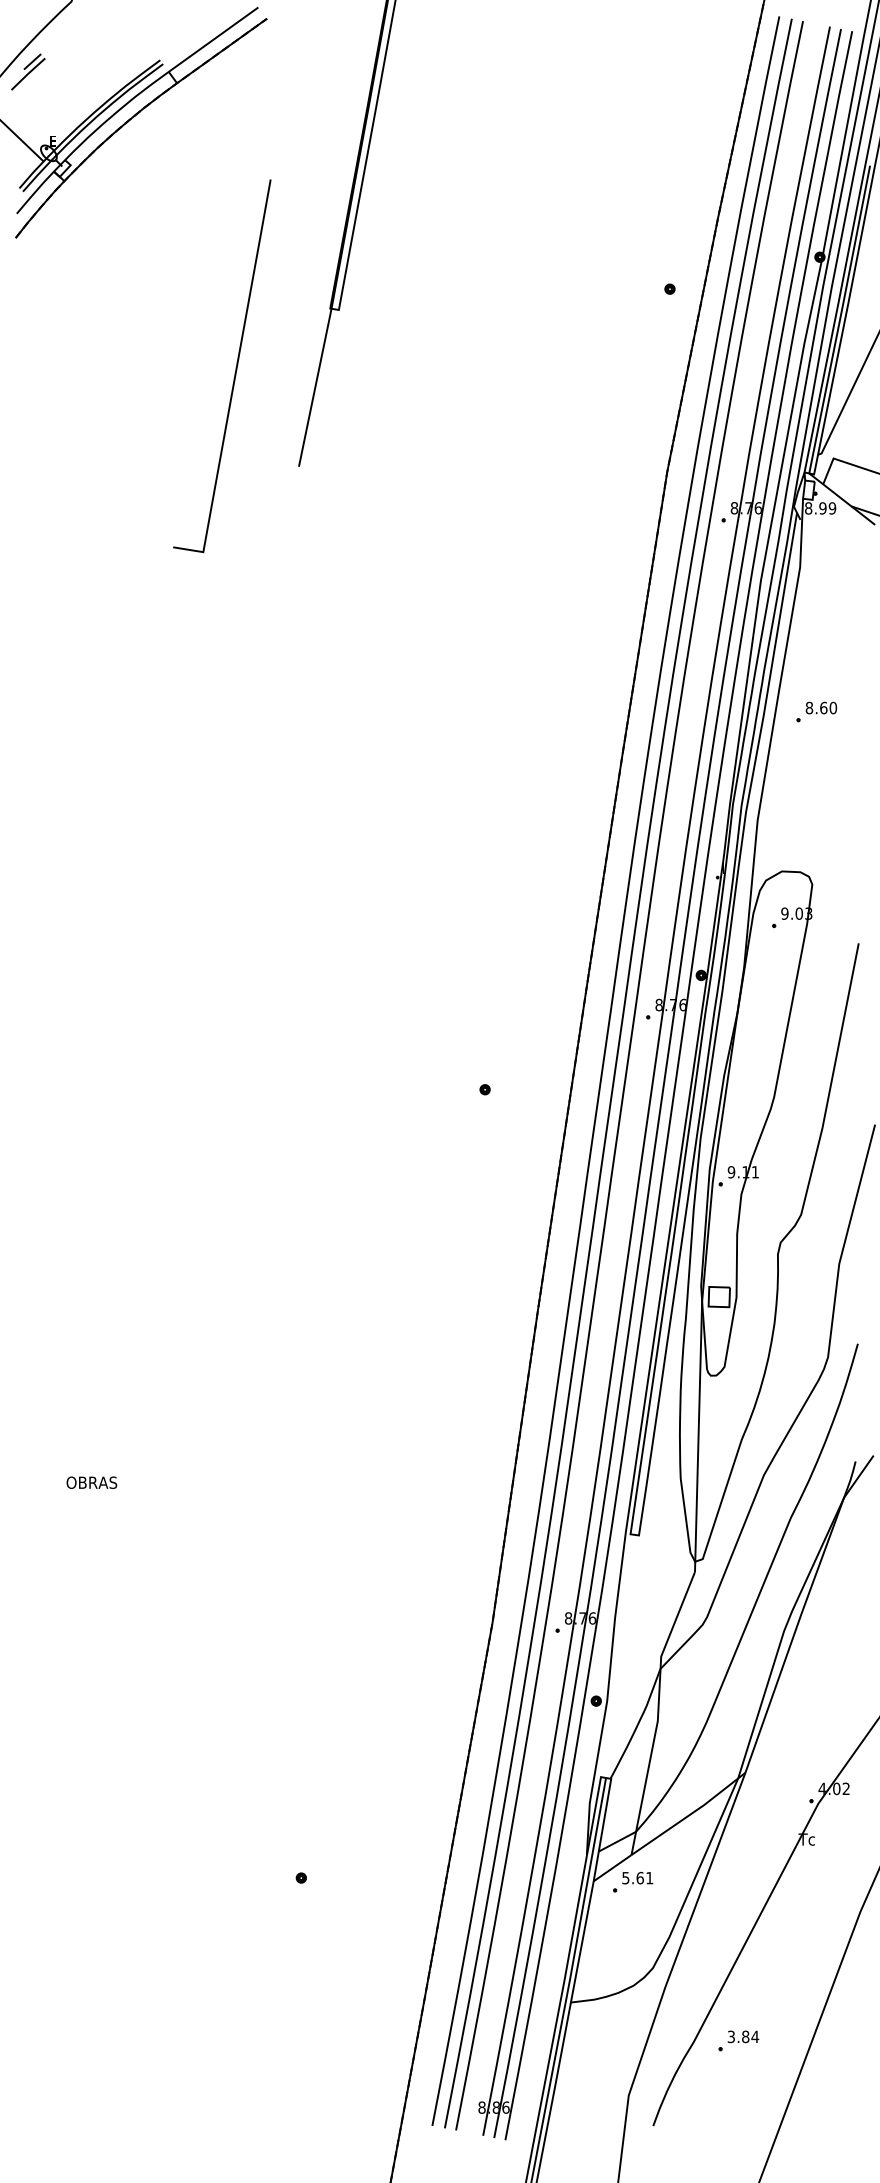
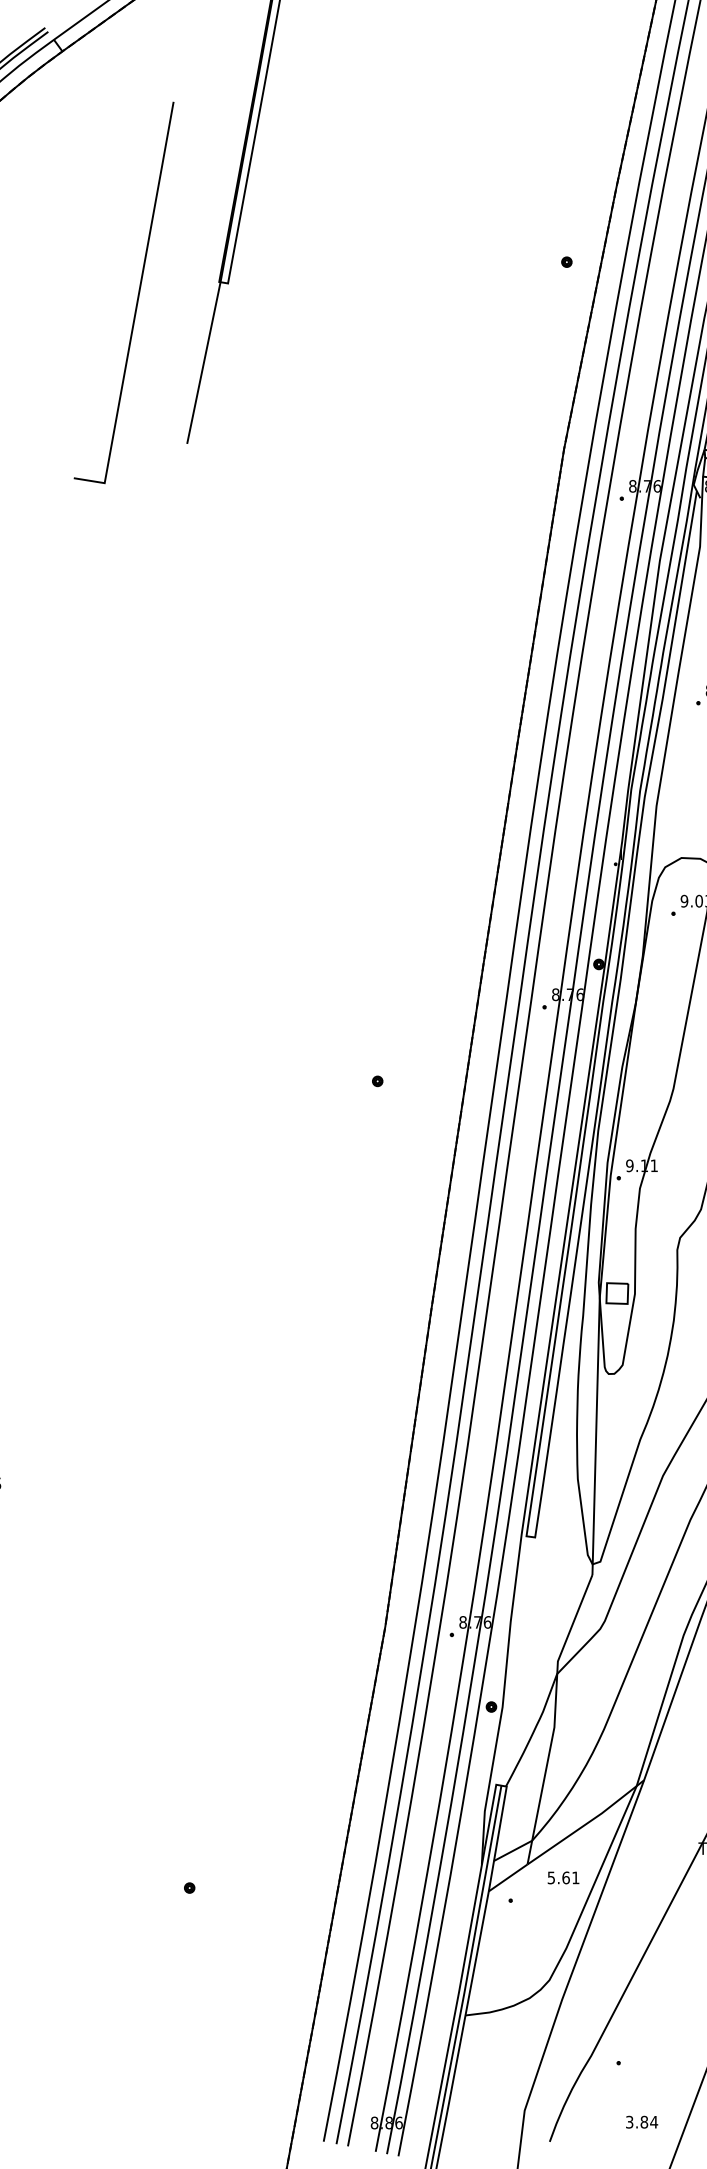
line: (235, 367) -> (137, 294), moved
text: (637, 1878) -> (563, 1878), moved
text: (743, 2036) -> (642, 2121), moved

